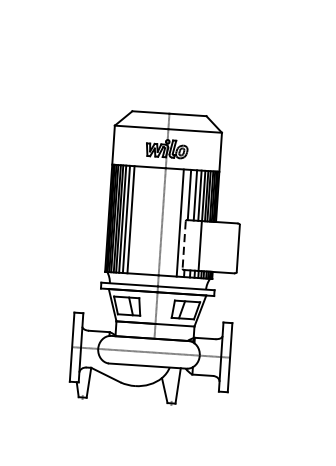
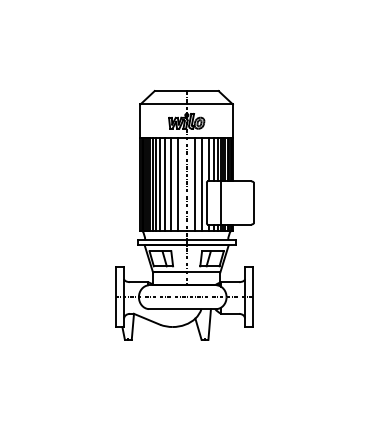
line: (136, 220) -> (164, 184), added
line: (144, 220) -> (171, 184), added
line: (152, 221) -> (178, 184), added
line: (172, 222) -> (195, 184), added
line: (183, 245) -> (206, 203), dashed -> solid

